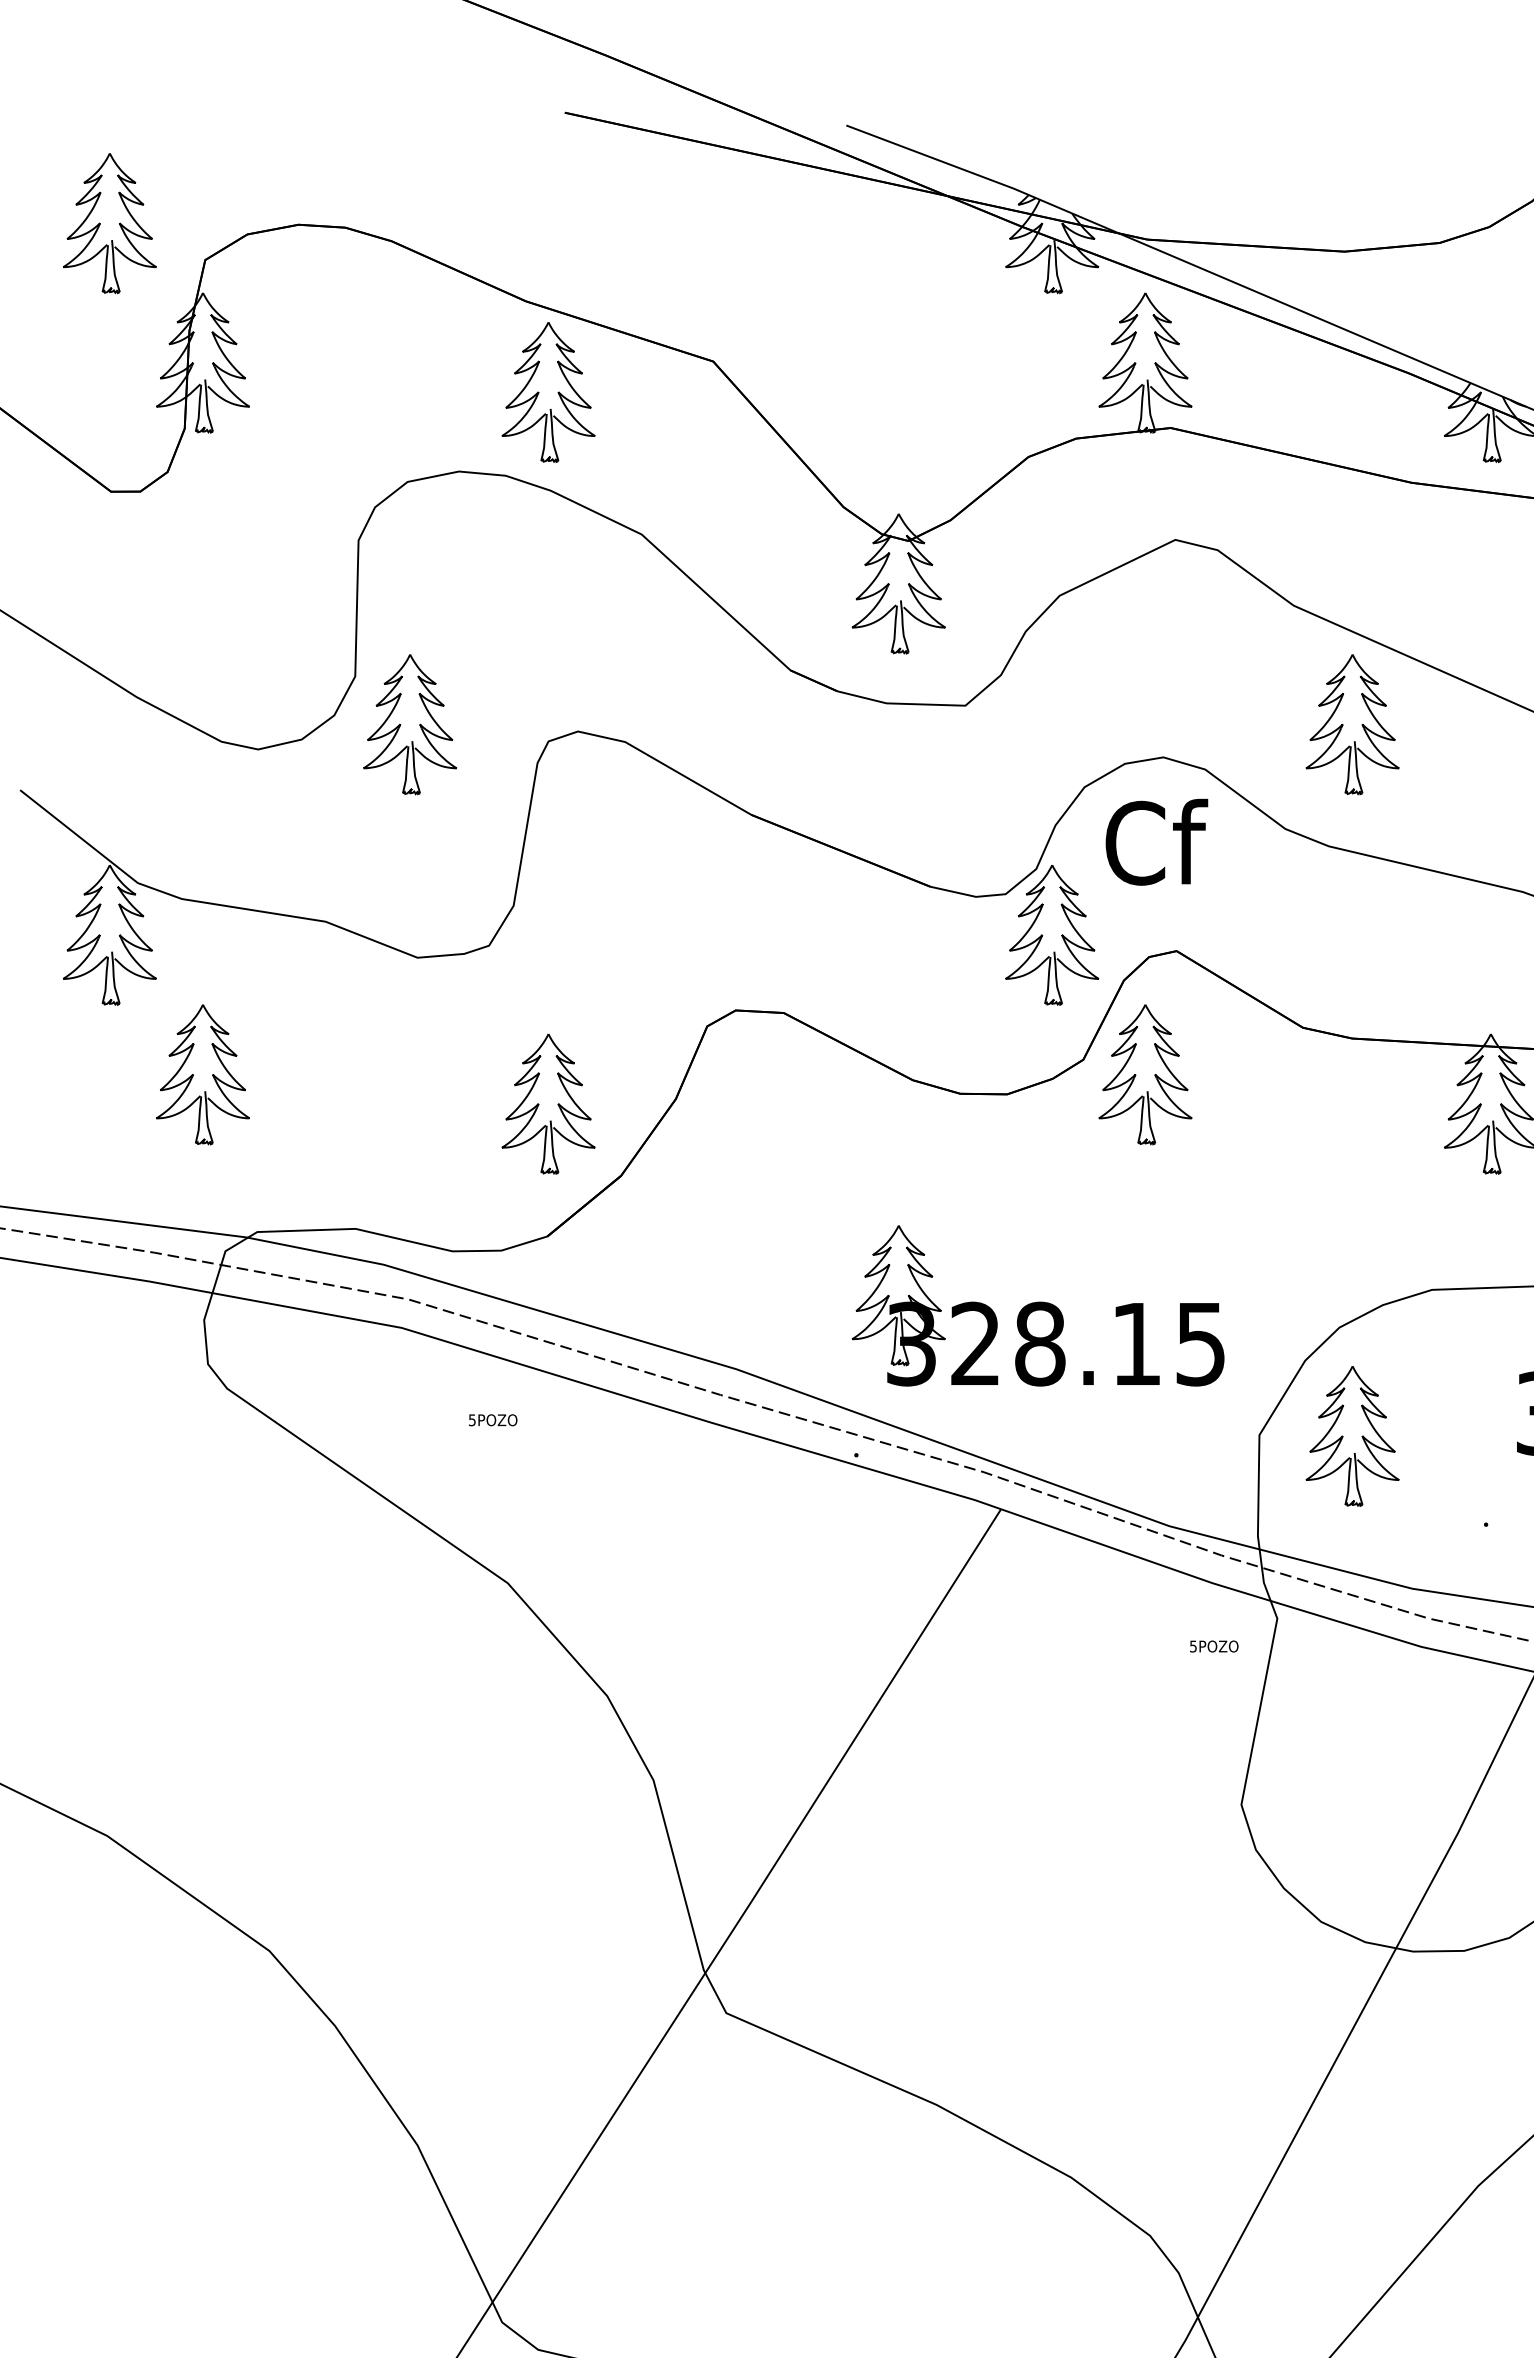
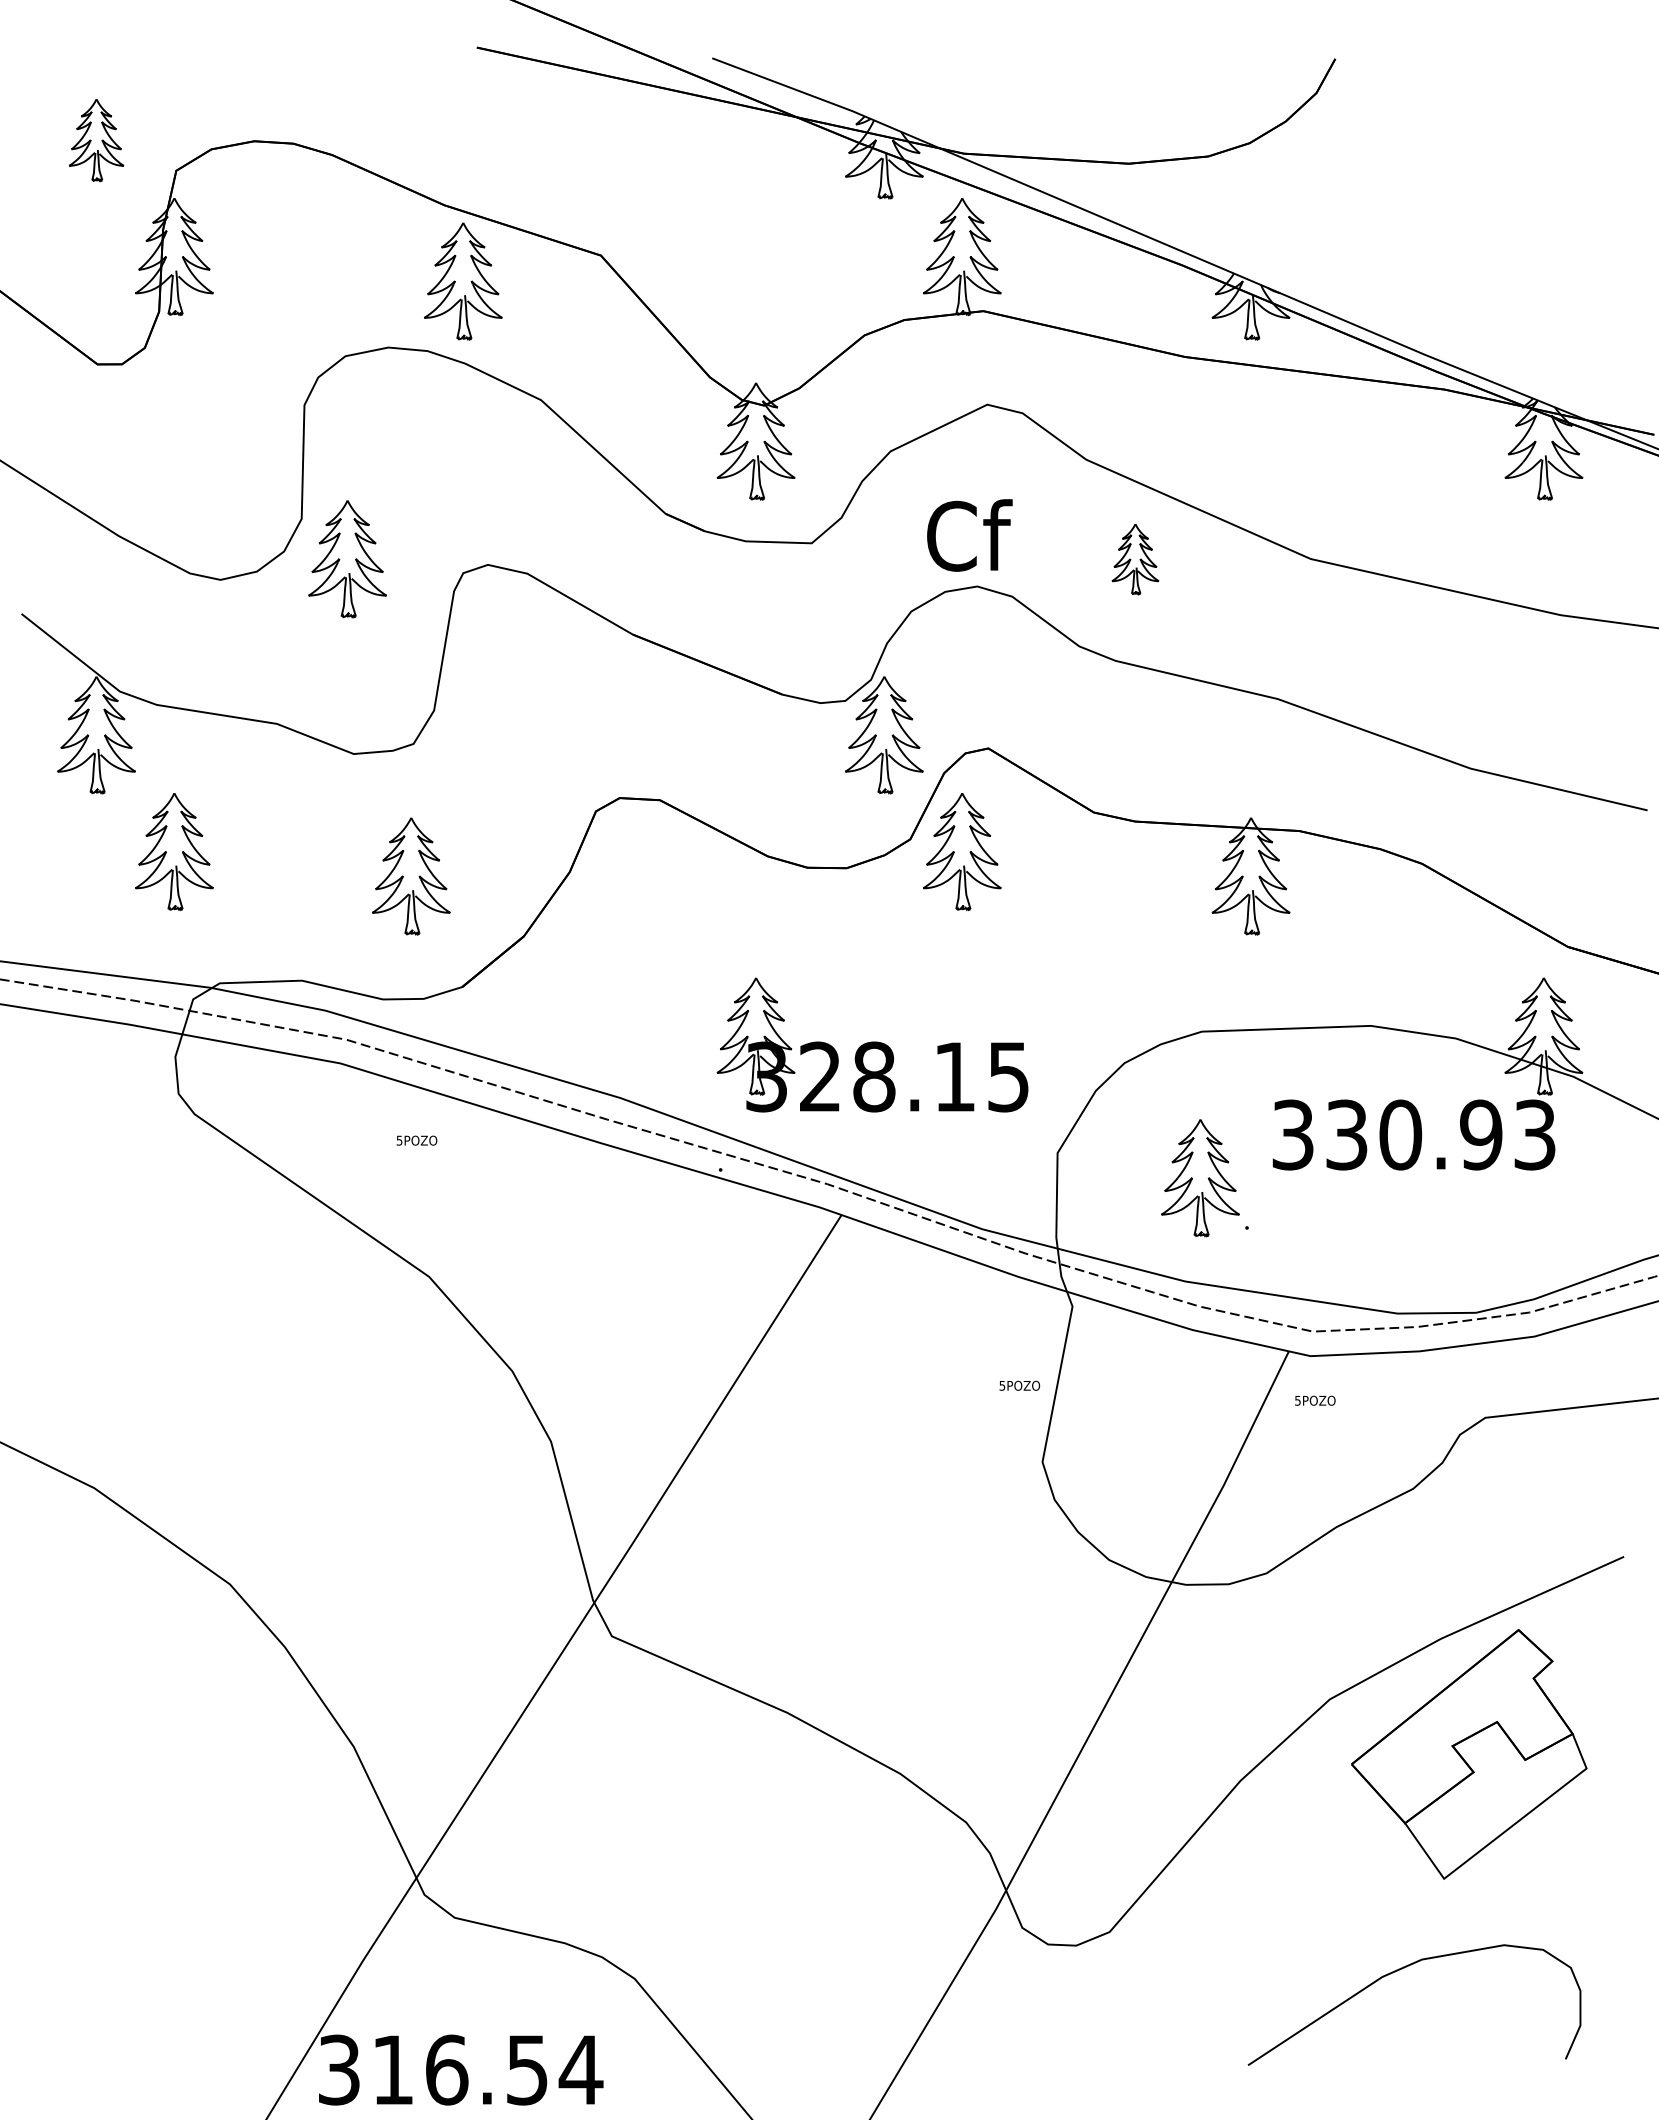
part: (109, 223) -> (96, 140), size x0.7
part: (1352, 725) -> (1135, 559), size x0.6
text: (1156, 842) -> (969, 535), moved
part: (548, 1104) -> (411, 876), moved
part: (1352, 1436) -> (1200, 1178), moved
text: (1213, 1646) -> (1019, 1385), moved

